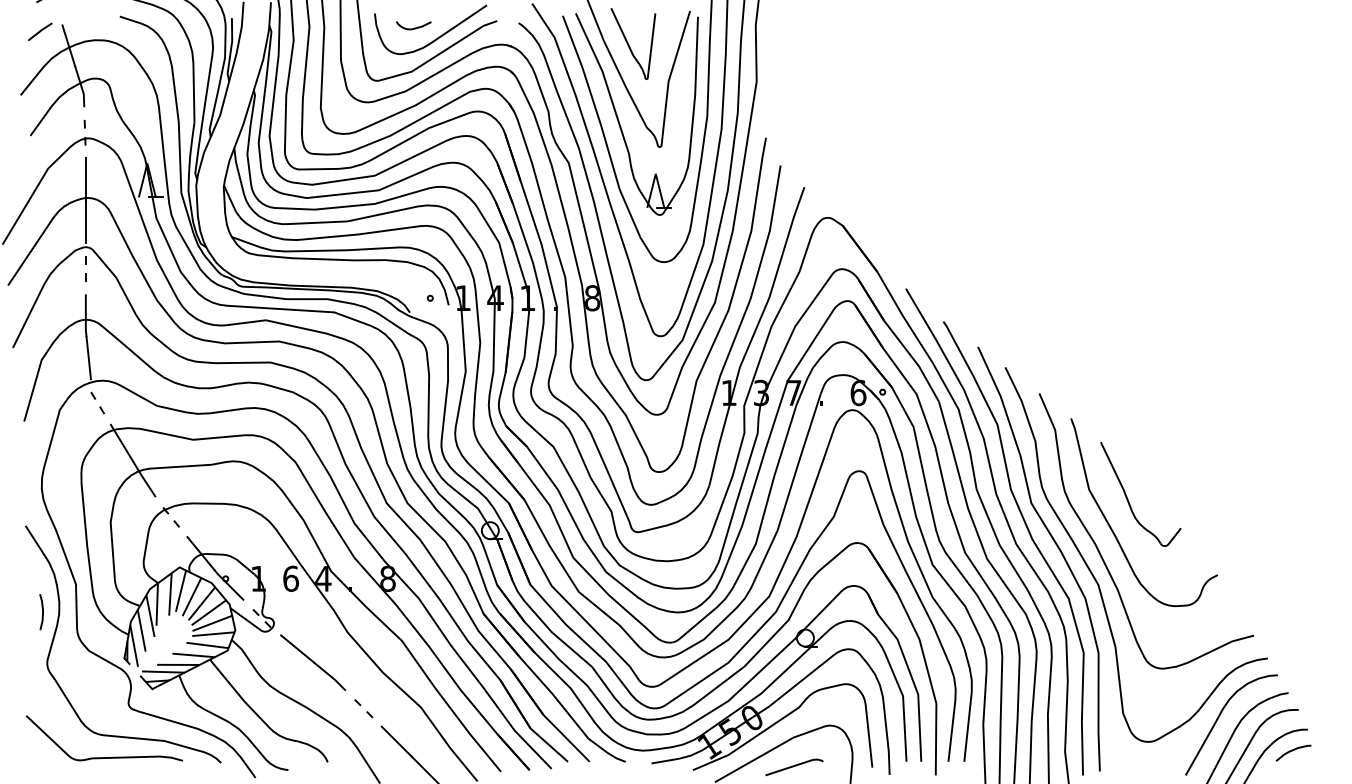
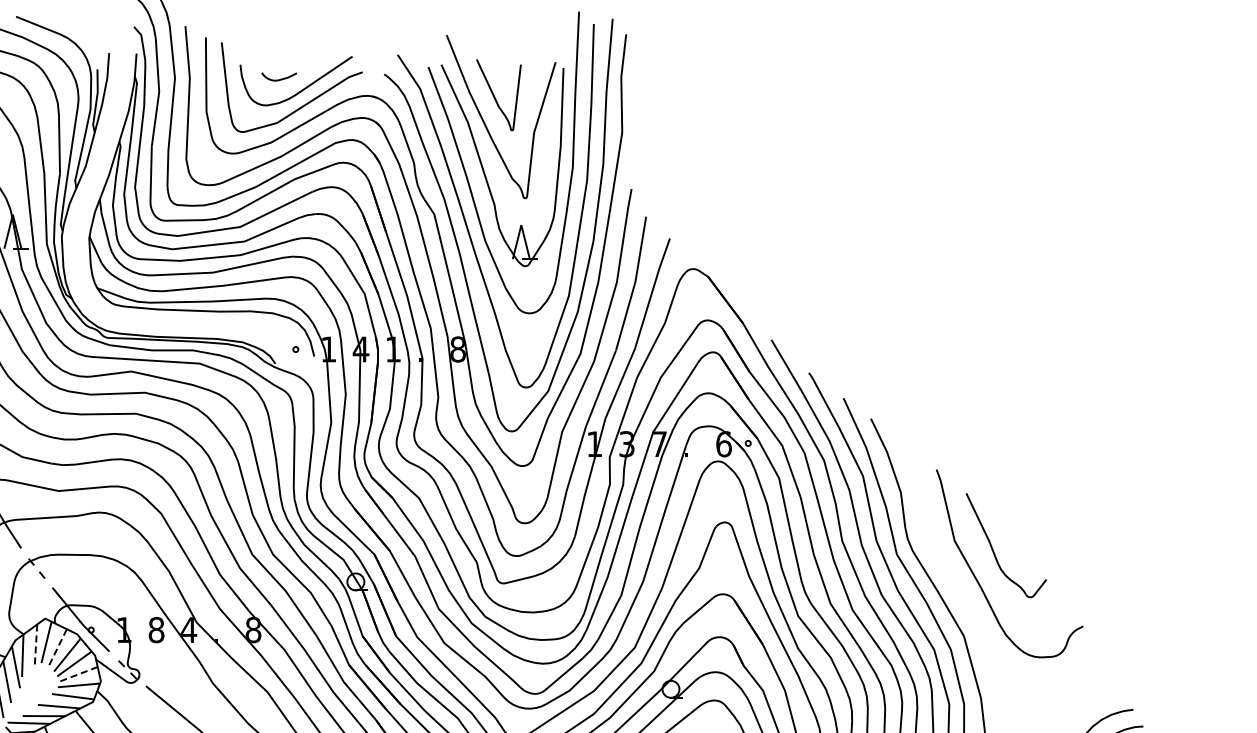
curve: (1101, 554) -> (967, 605), removed
text: (291, 578) -> (157, 629), 6 -> 8
line: (170, 594) -> (36, 645), solid -> dashed
line: (191, 597) -> (57, 648), solid -> dashed
line: (211, 623) -> (77, 674), solid -> dashed

